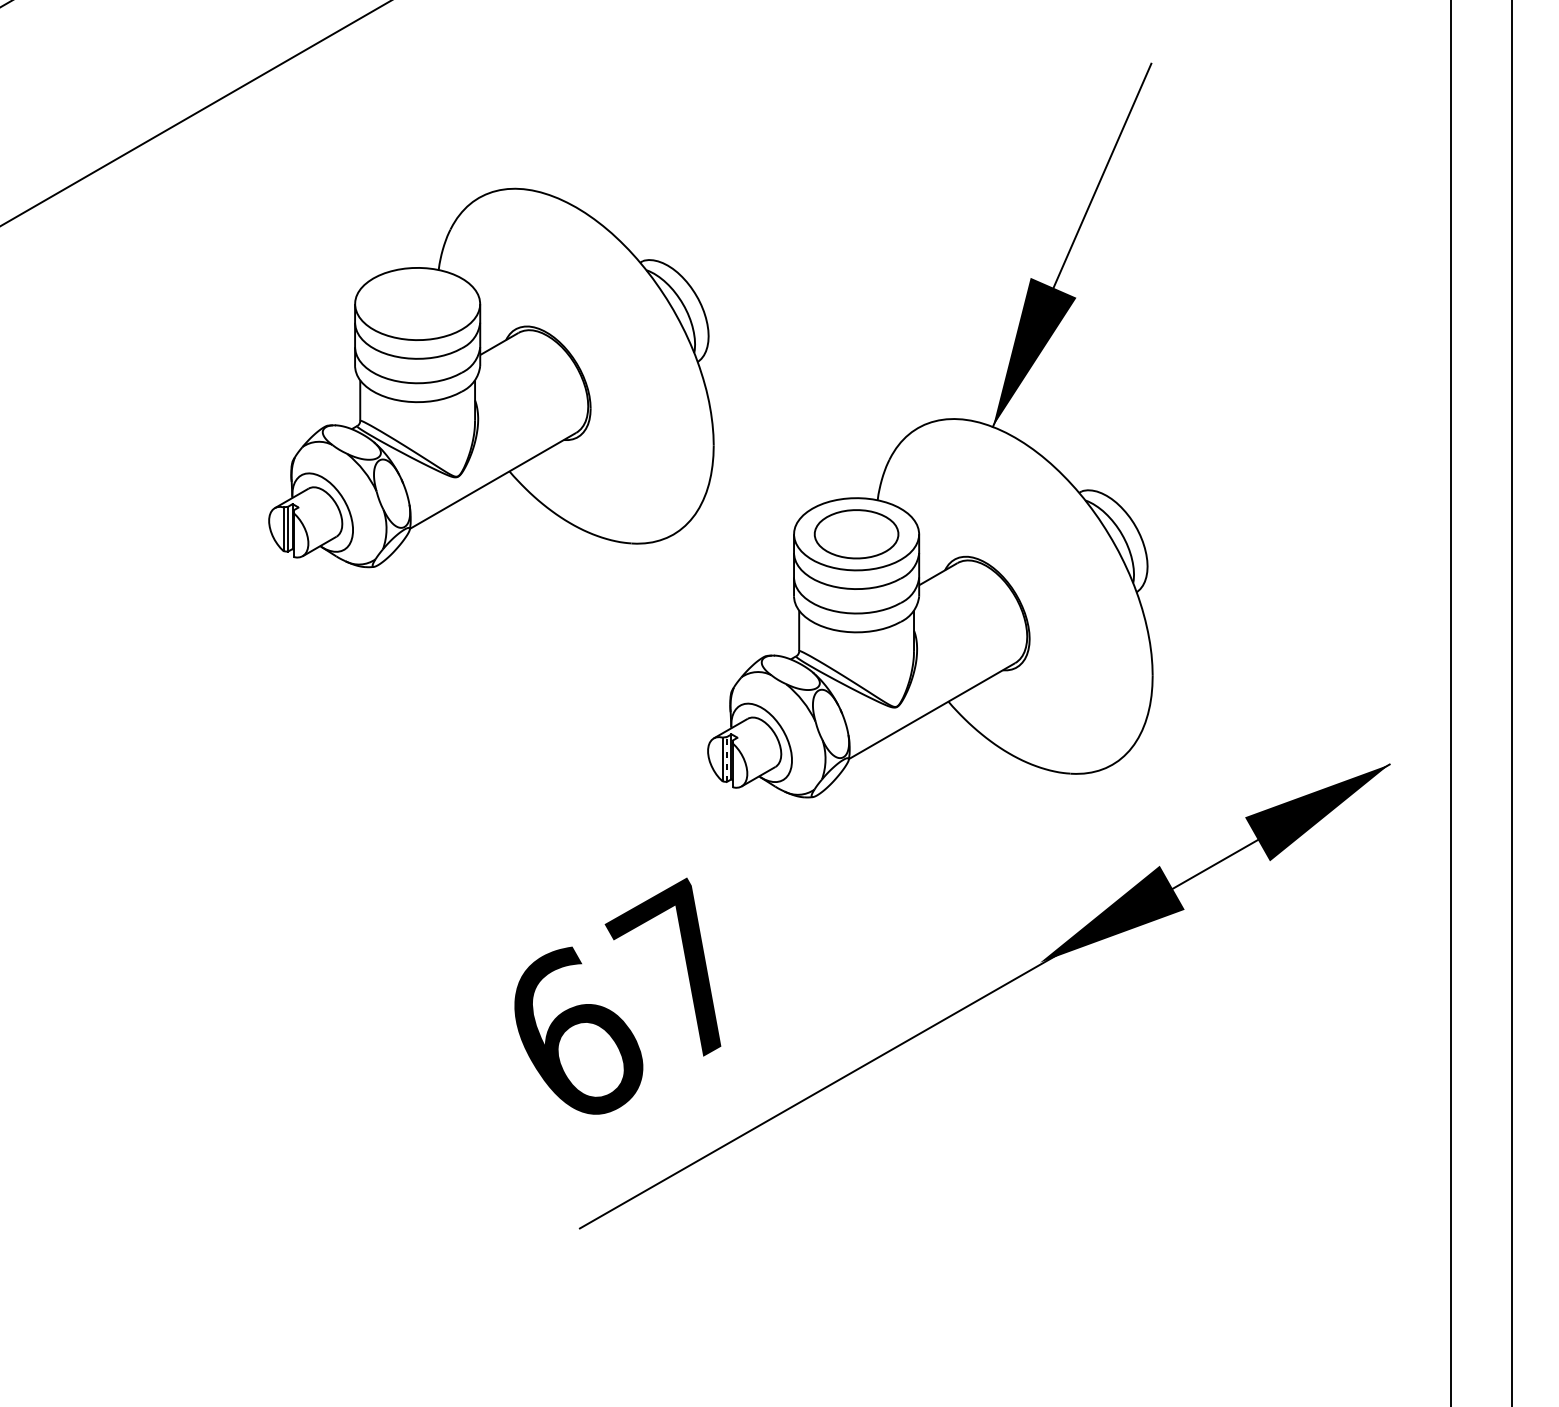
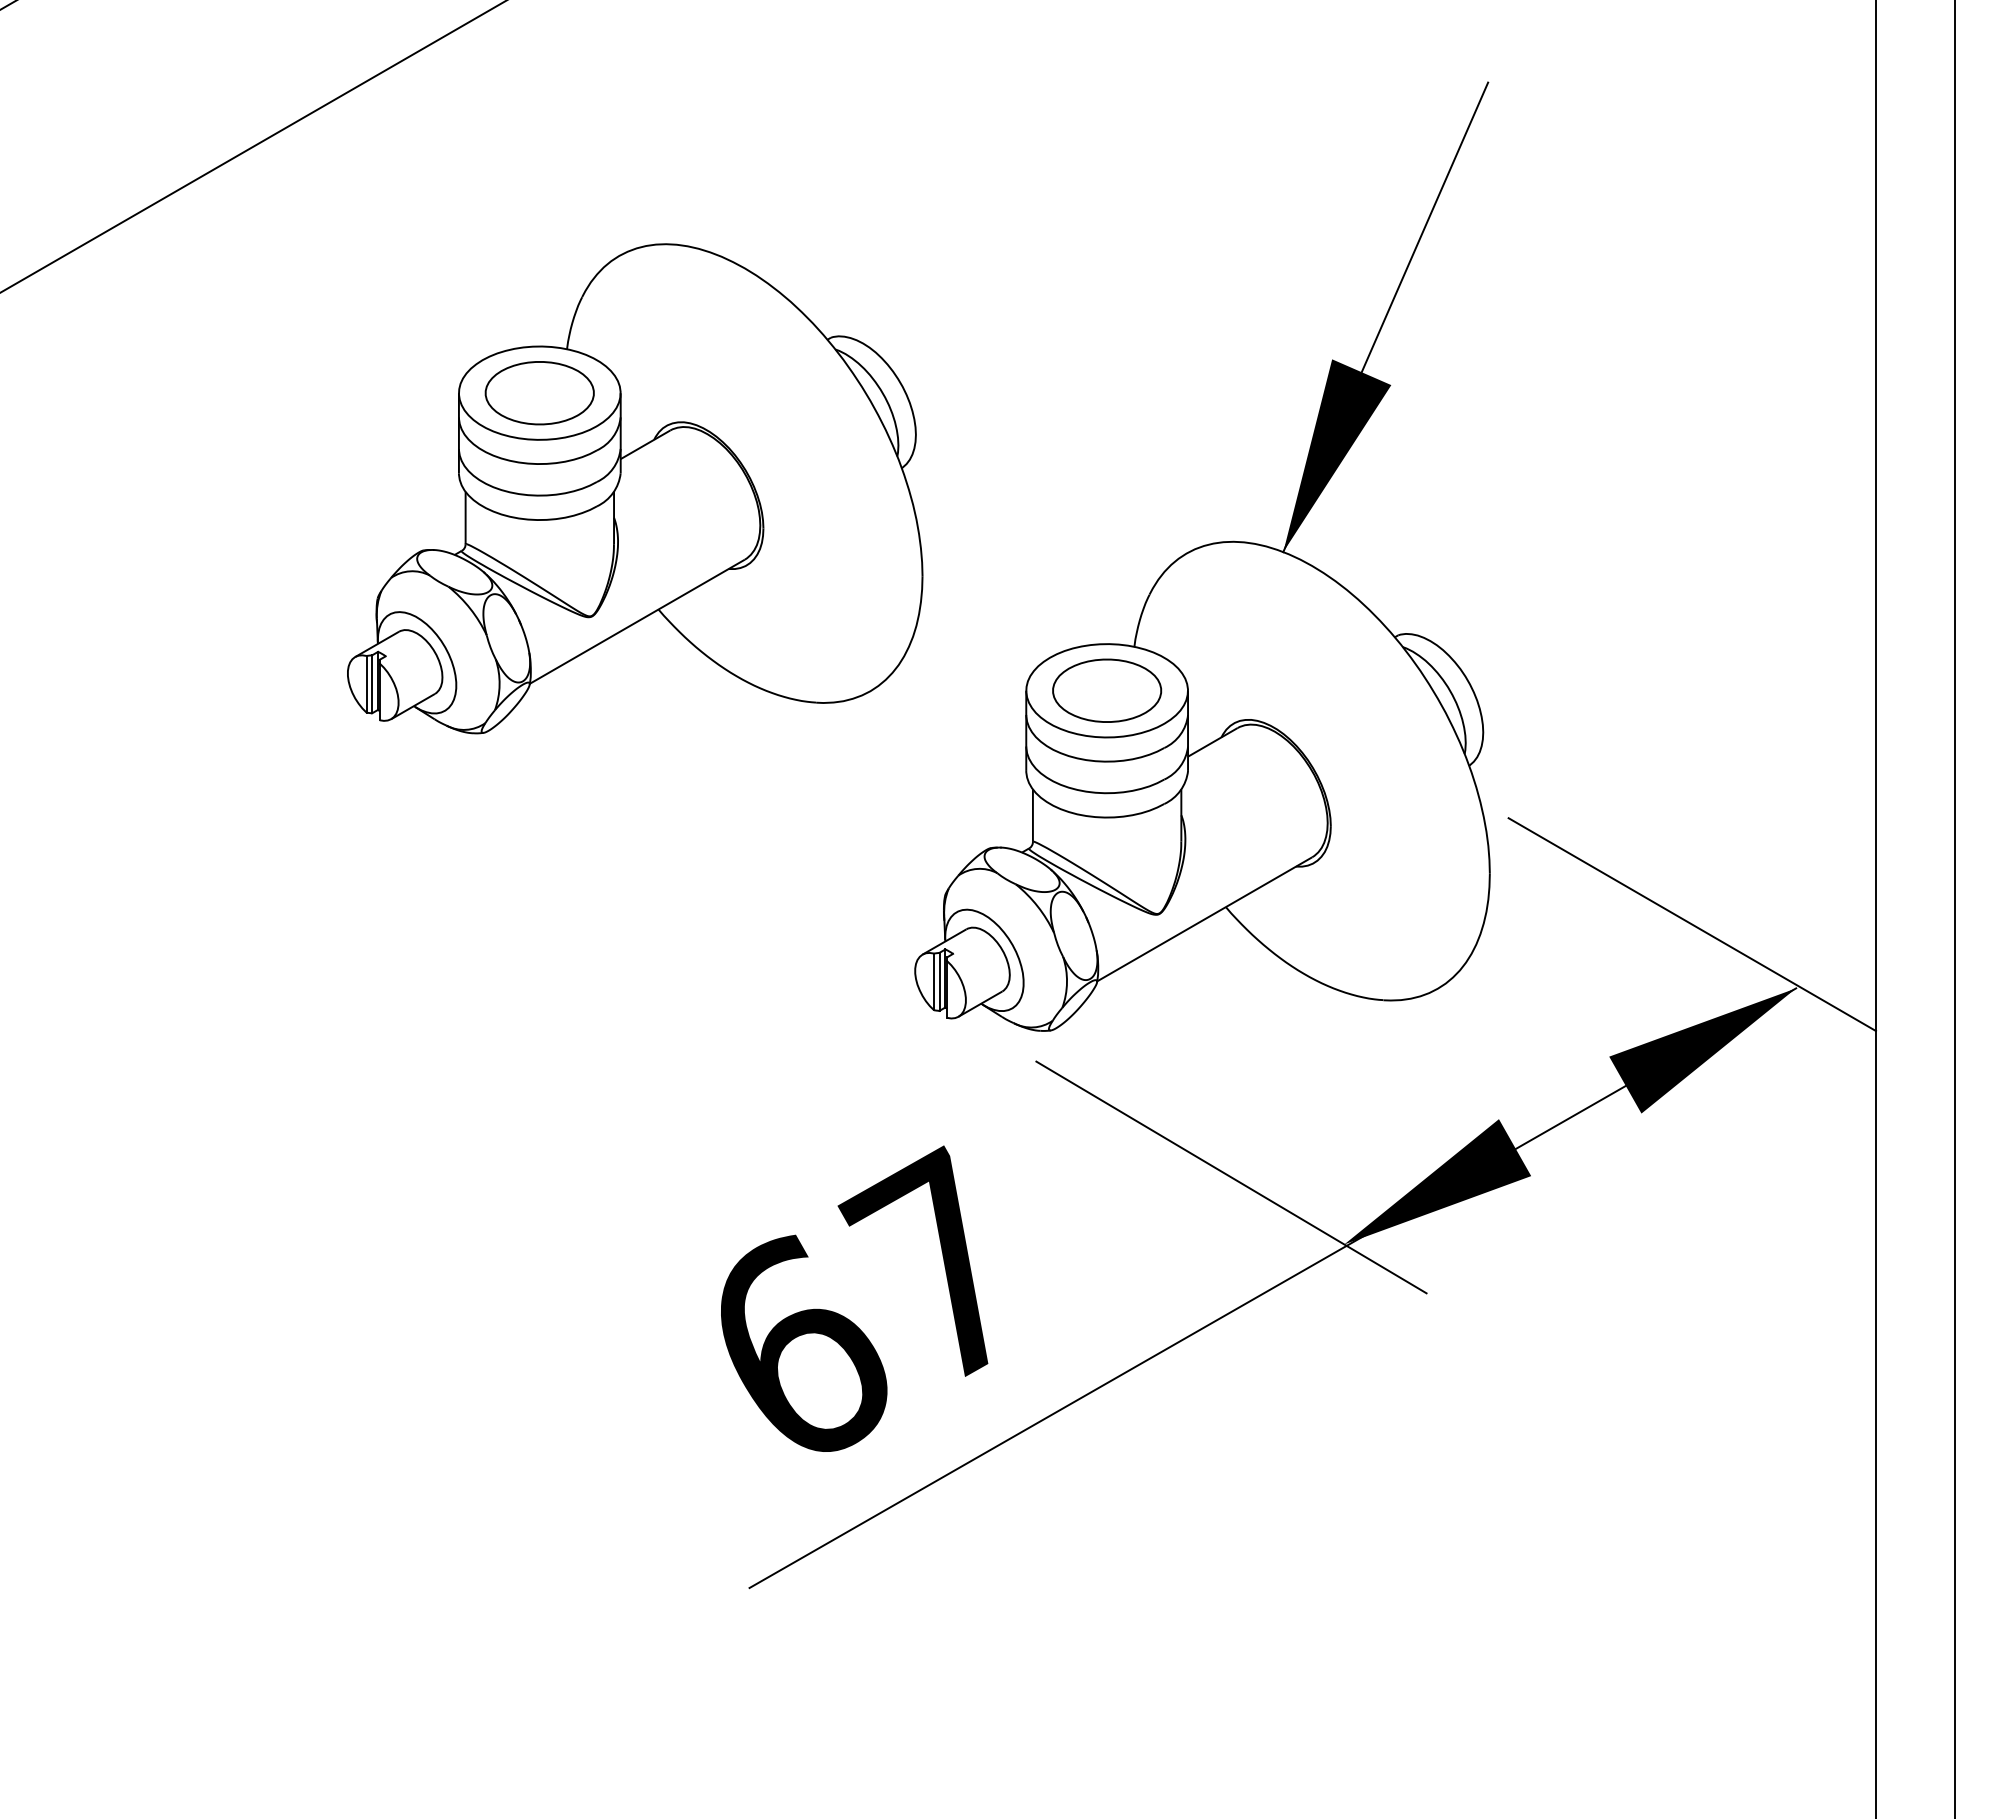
part: (417, 304) -> (539, 393), added
line: (1309, 715) -> (1692, 924), added
line: (726, 759) -> (939, 981), dashed -> solid
line: (952, 910) -> (1231, 1177), added
text: (617, 995) -> (854, 1298), moved

